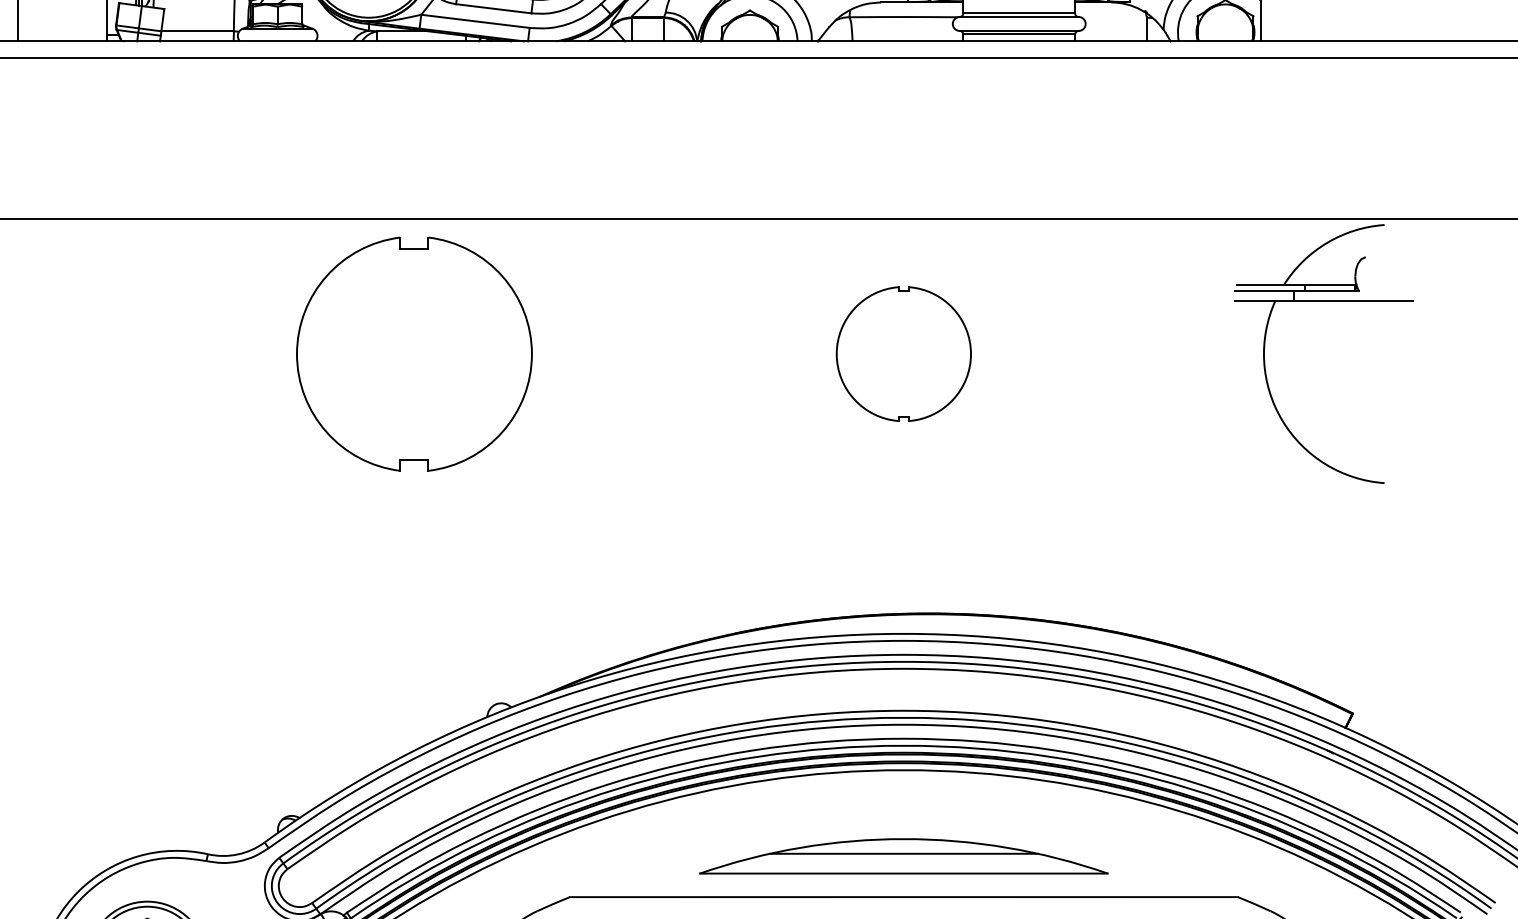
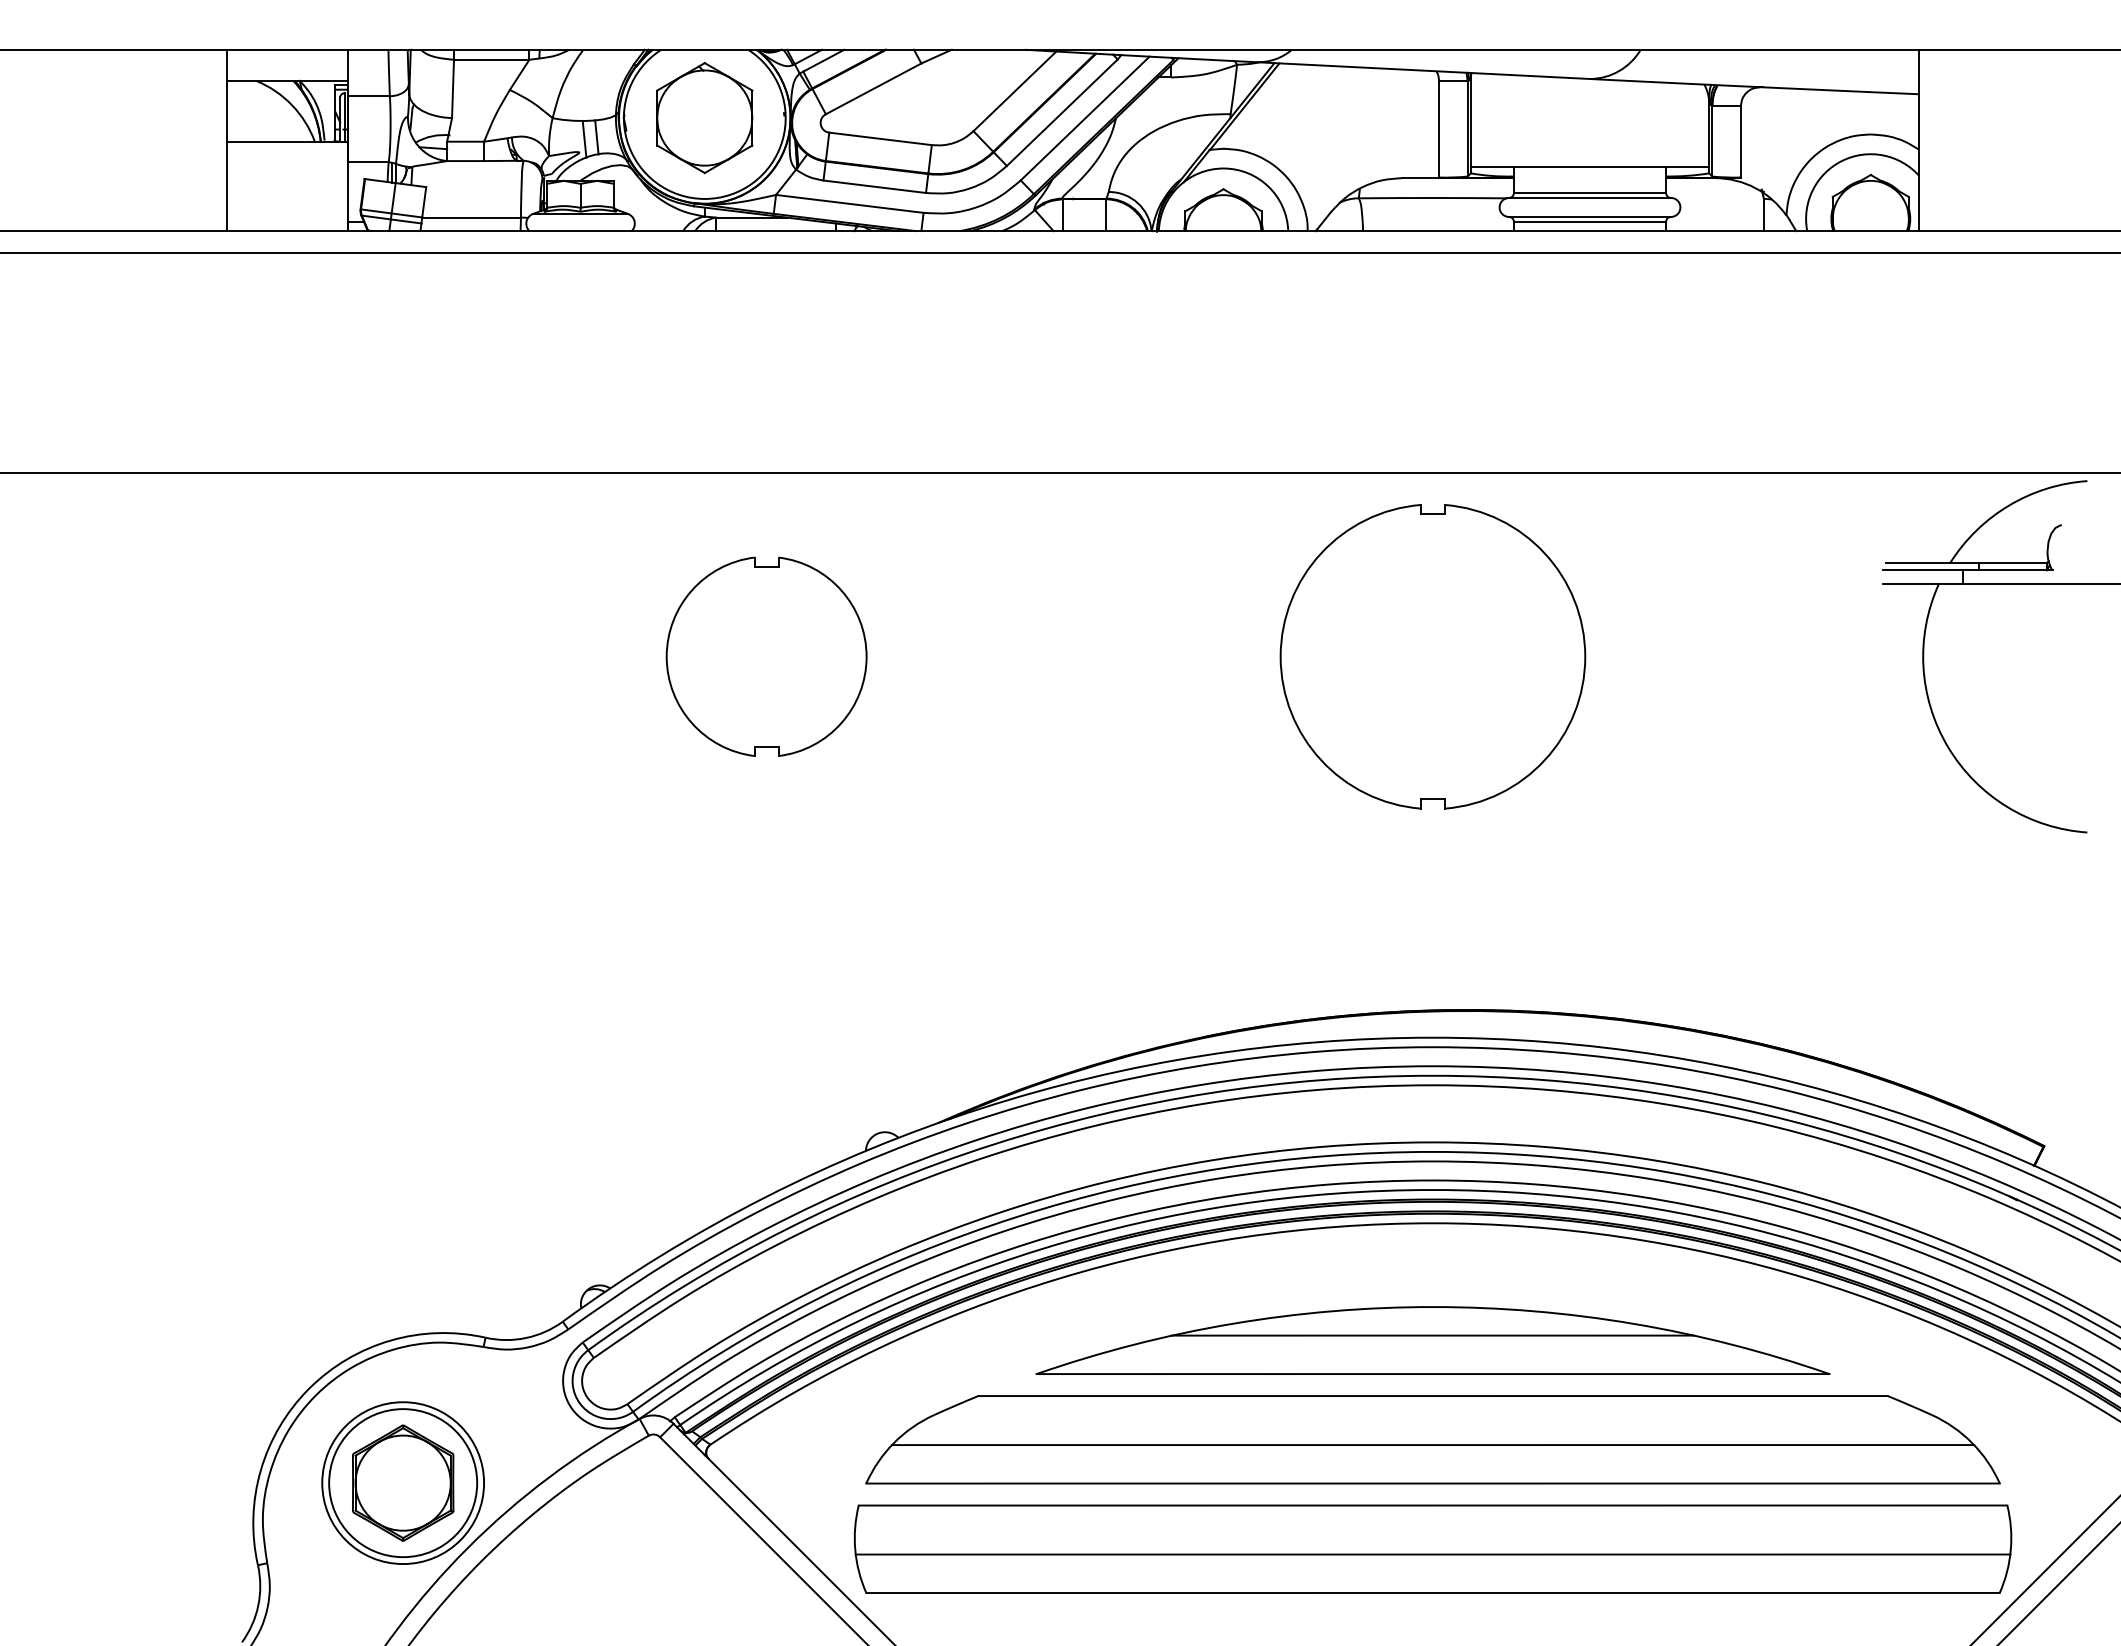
part: (414, 353) -> (766, 656), size x0.62
part: (903, 353) -> (1432, 656), size x1.67
part: (903, 856) -> (1432, 1340), size x1.43

